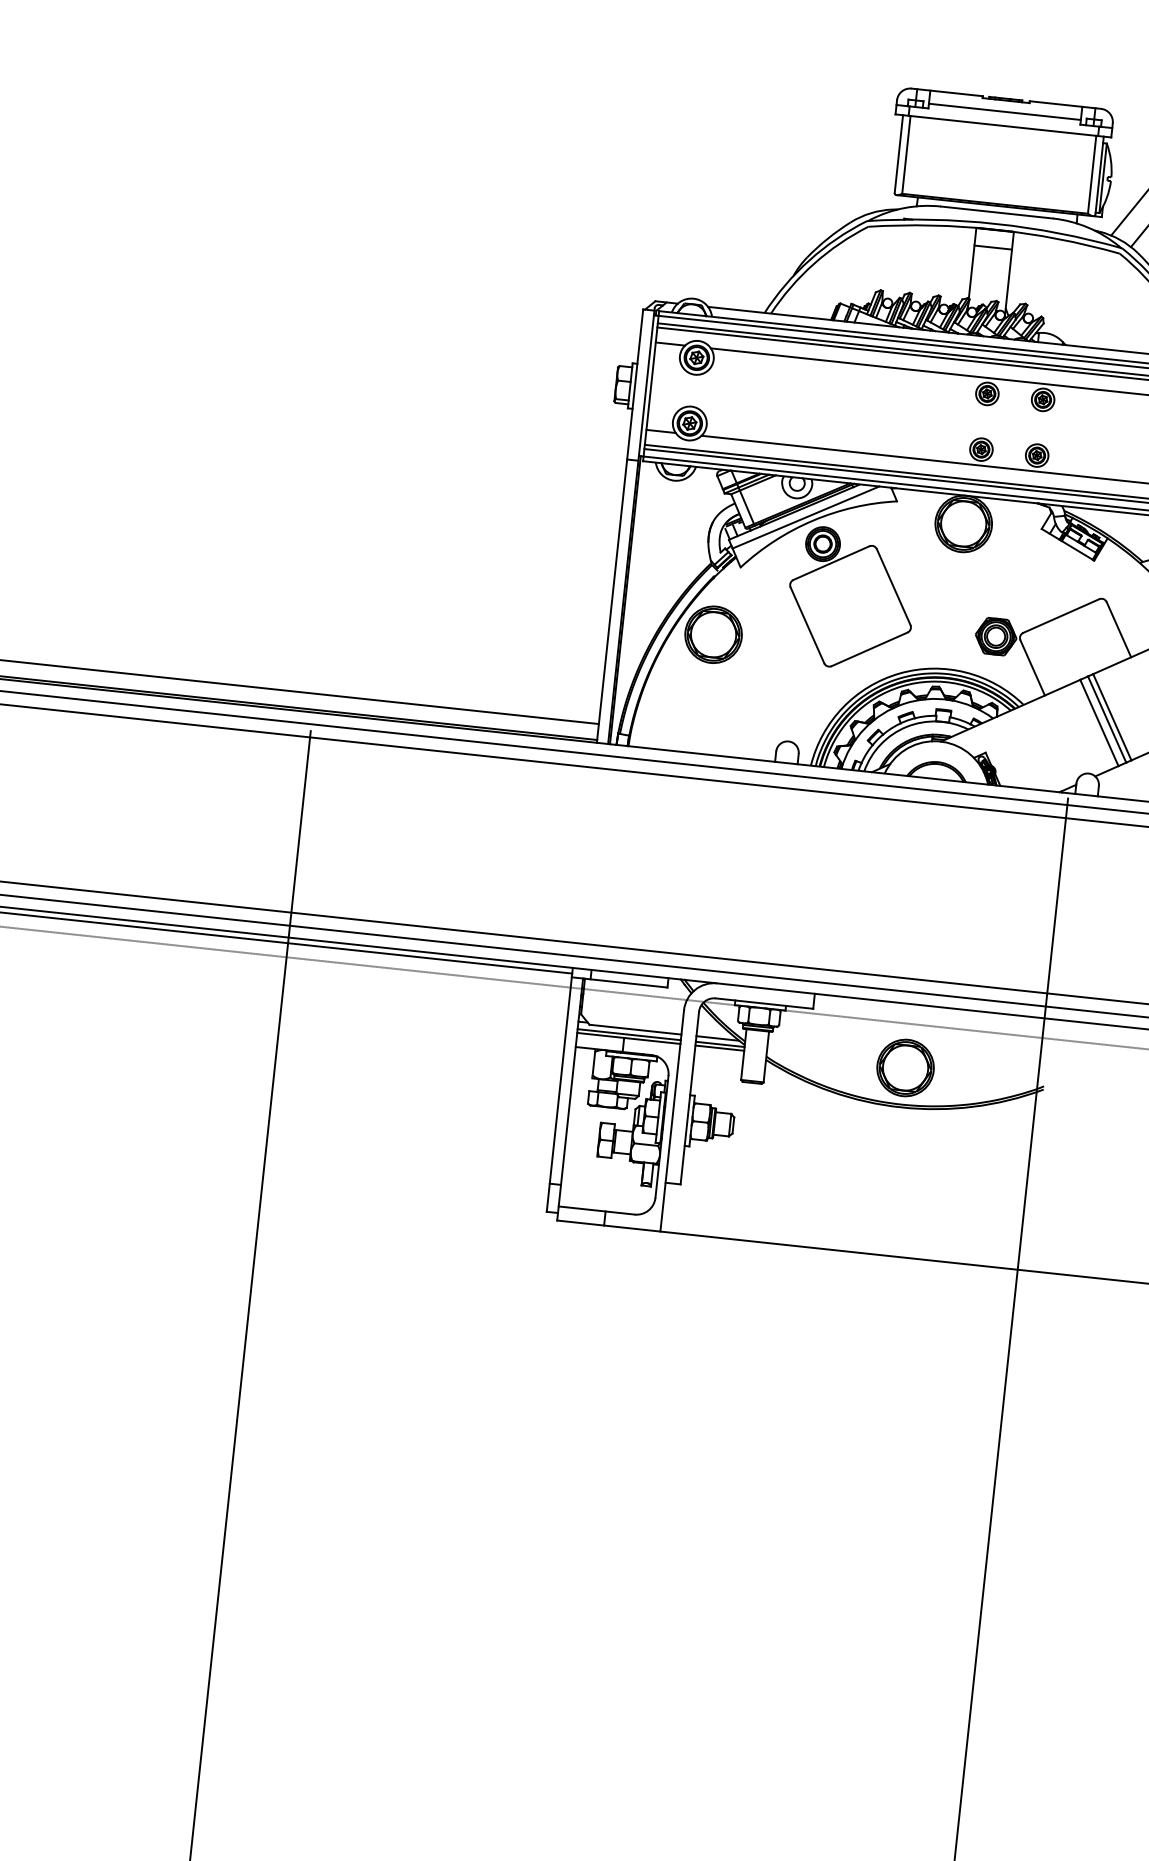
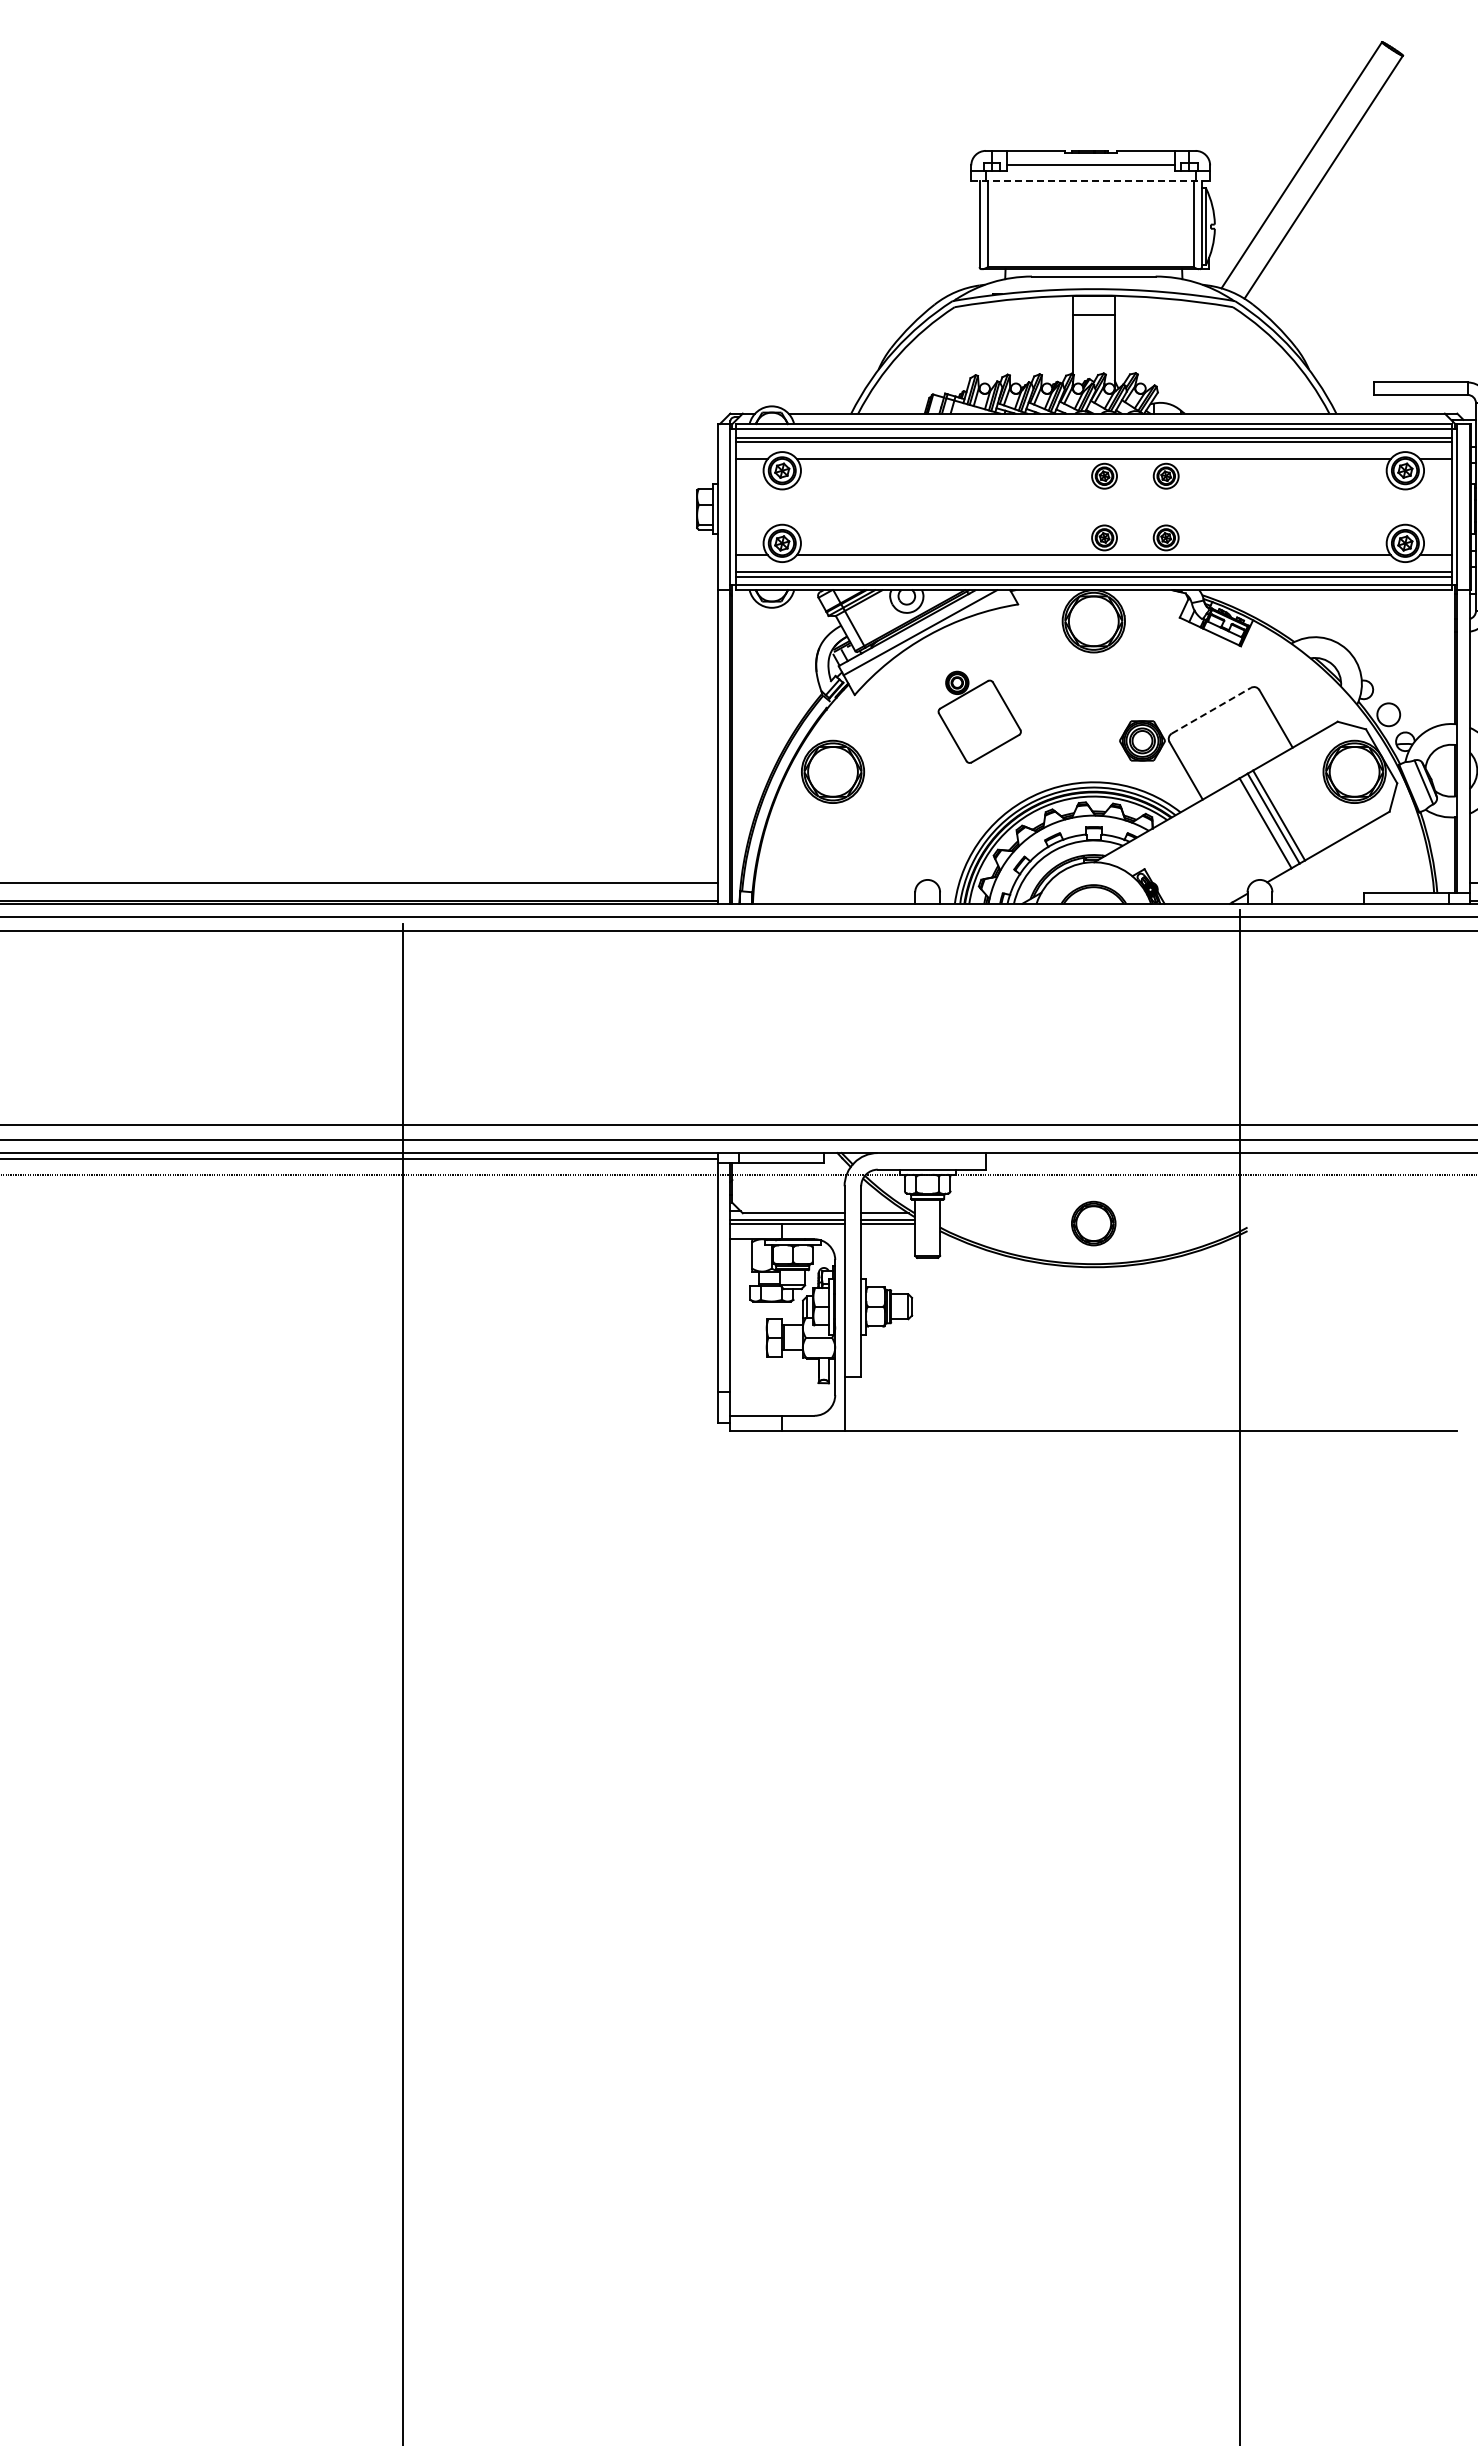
line: (1004, 126) -> (1091, 181), solid -> dashed
part: (851, 599) -> (979, 717), size x0.6
line: (1061, 615) -> (1211, 710), solid -> dashed
part: (905, 1067) -> (1093, 1223), size x0.7

